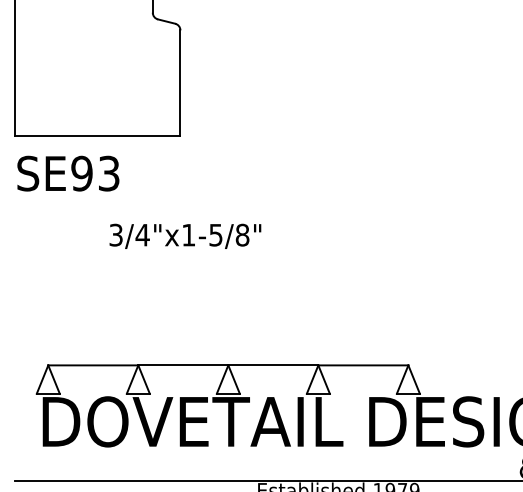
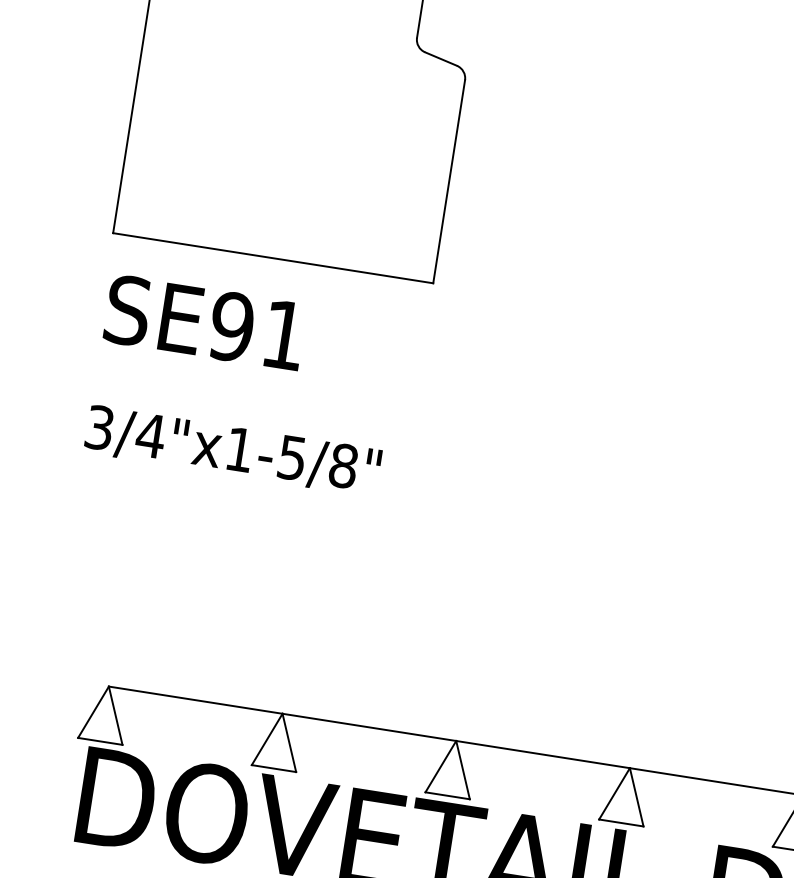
text: (109, 173) -> (284, 334), SE93 -> SE91
text: (185, 235) -> (233, 449), moved

